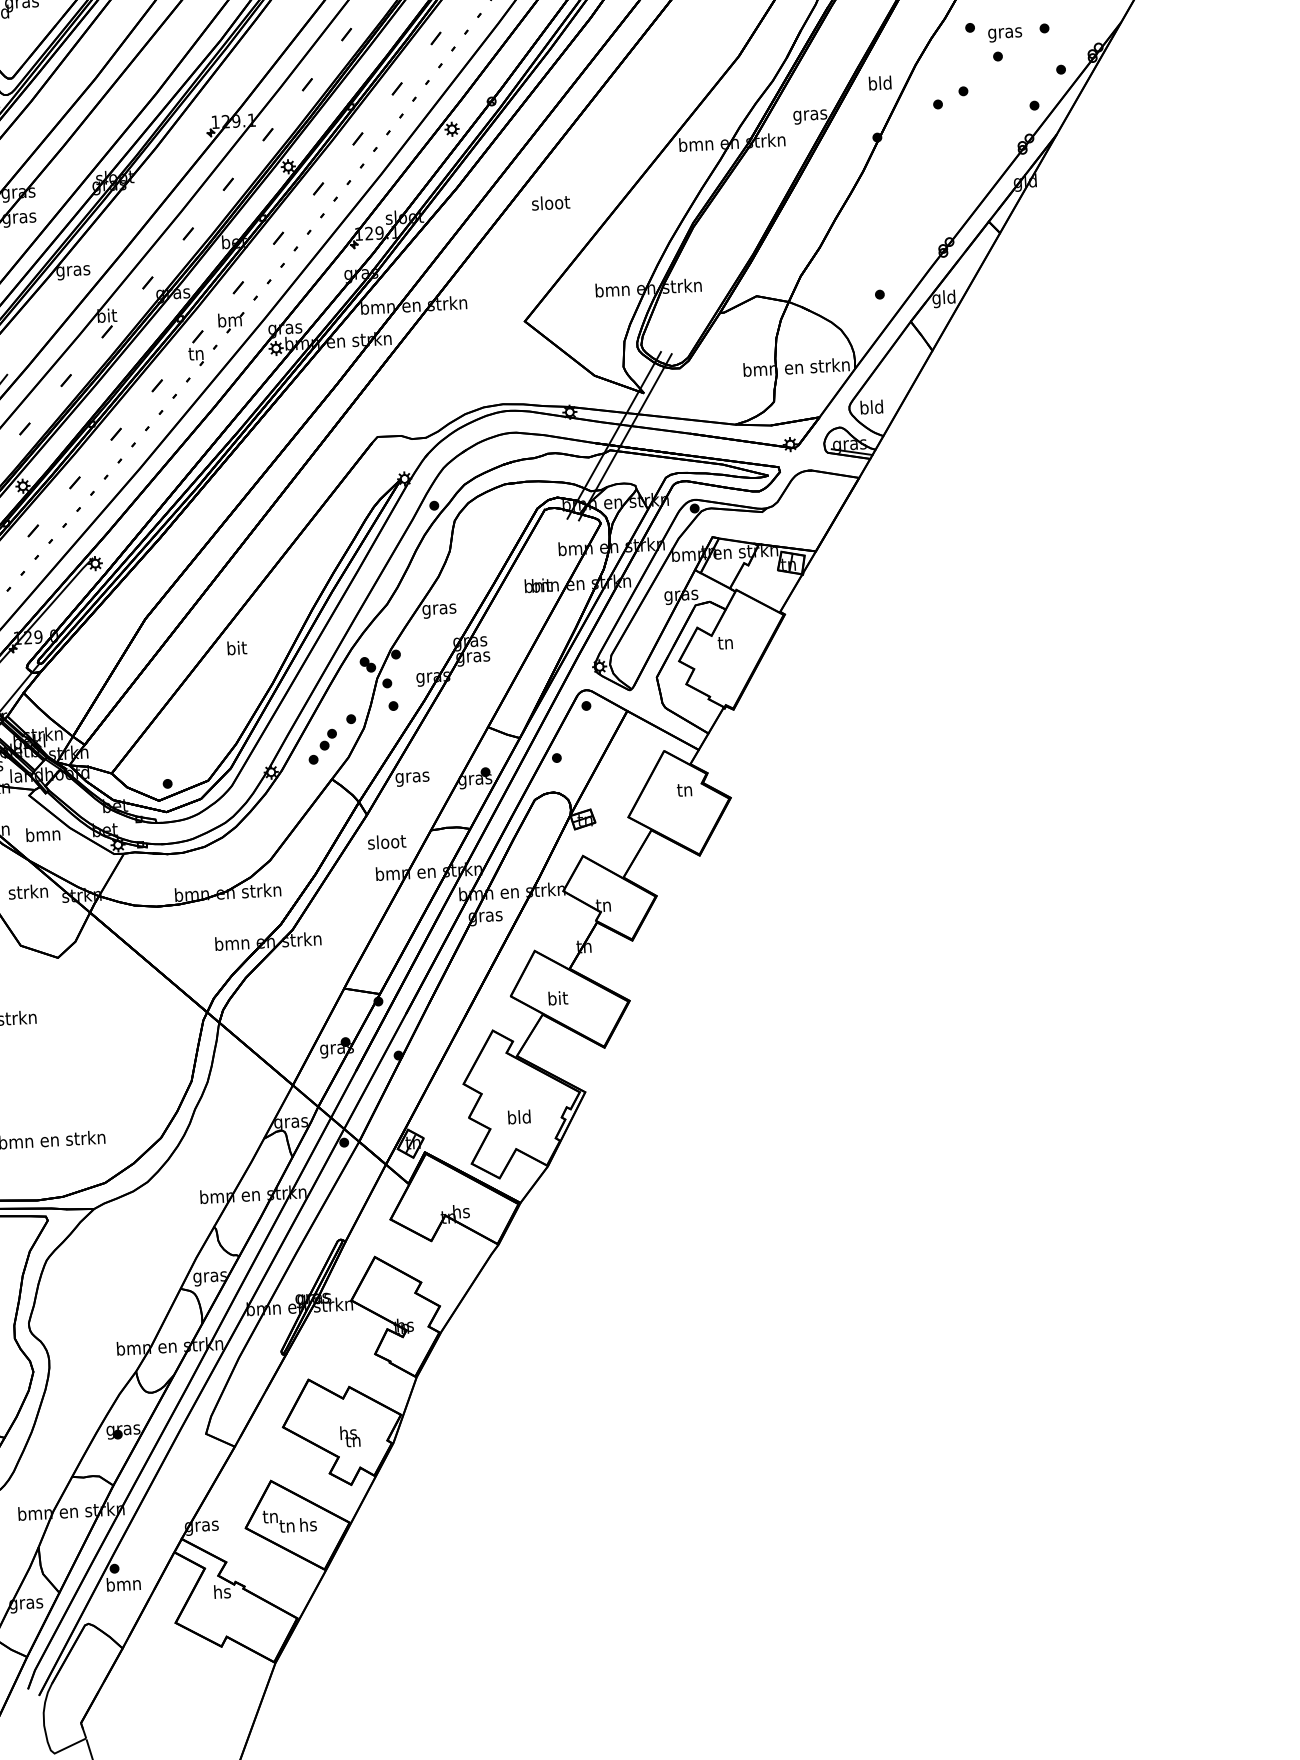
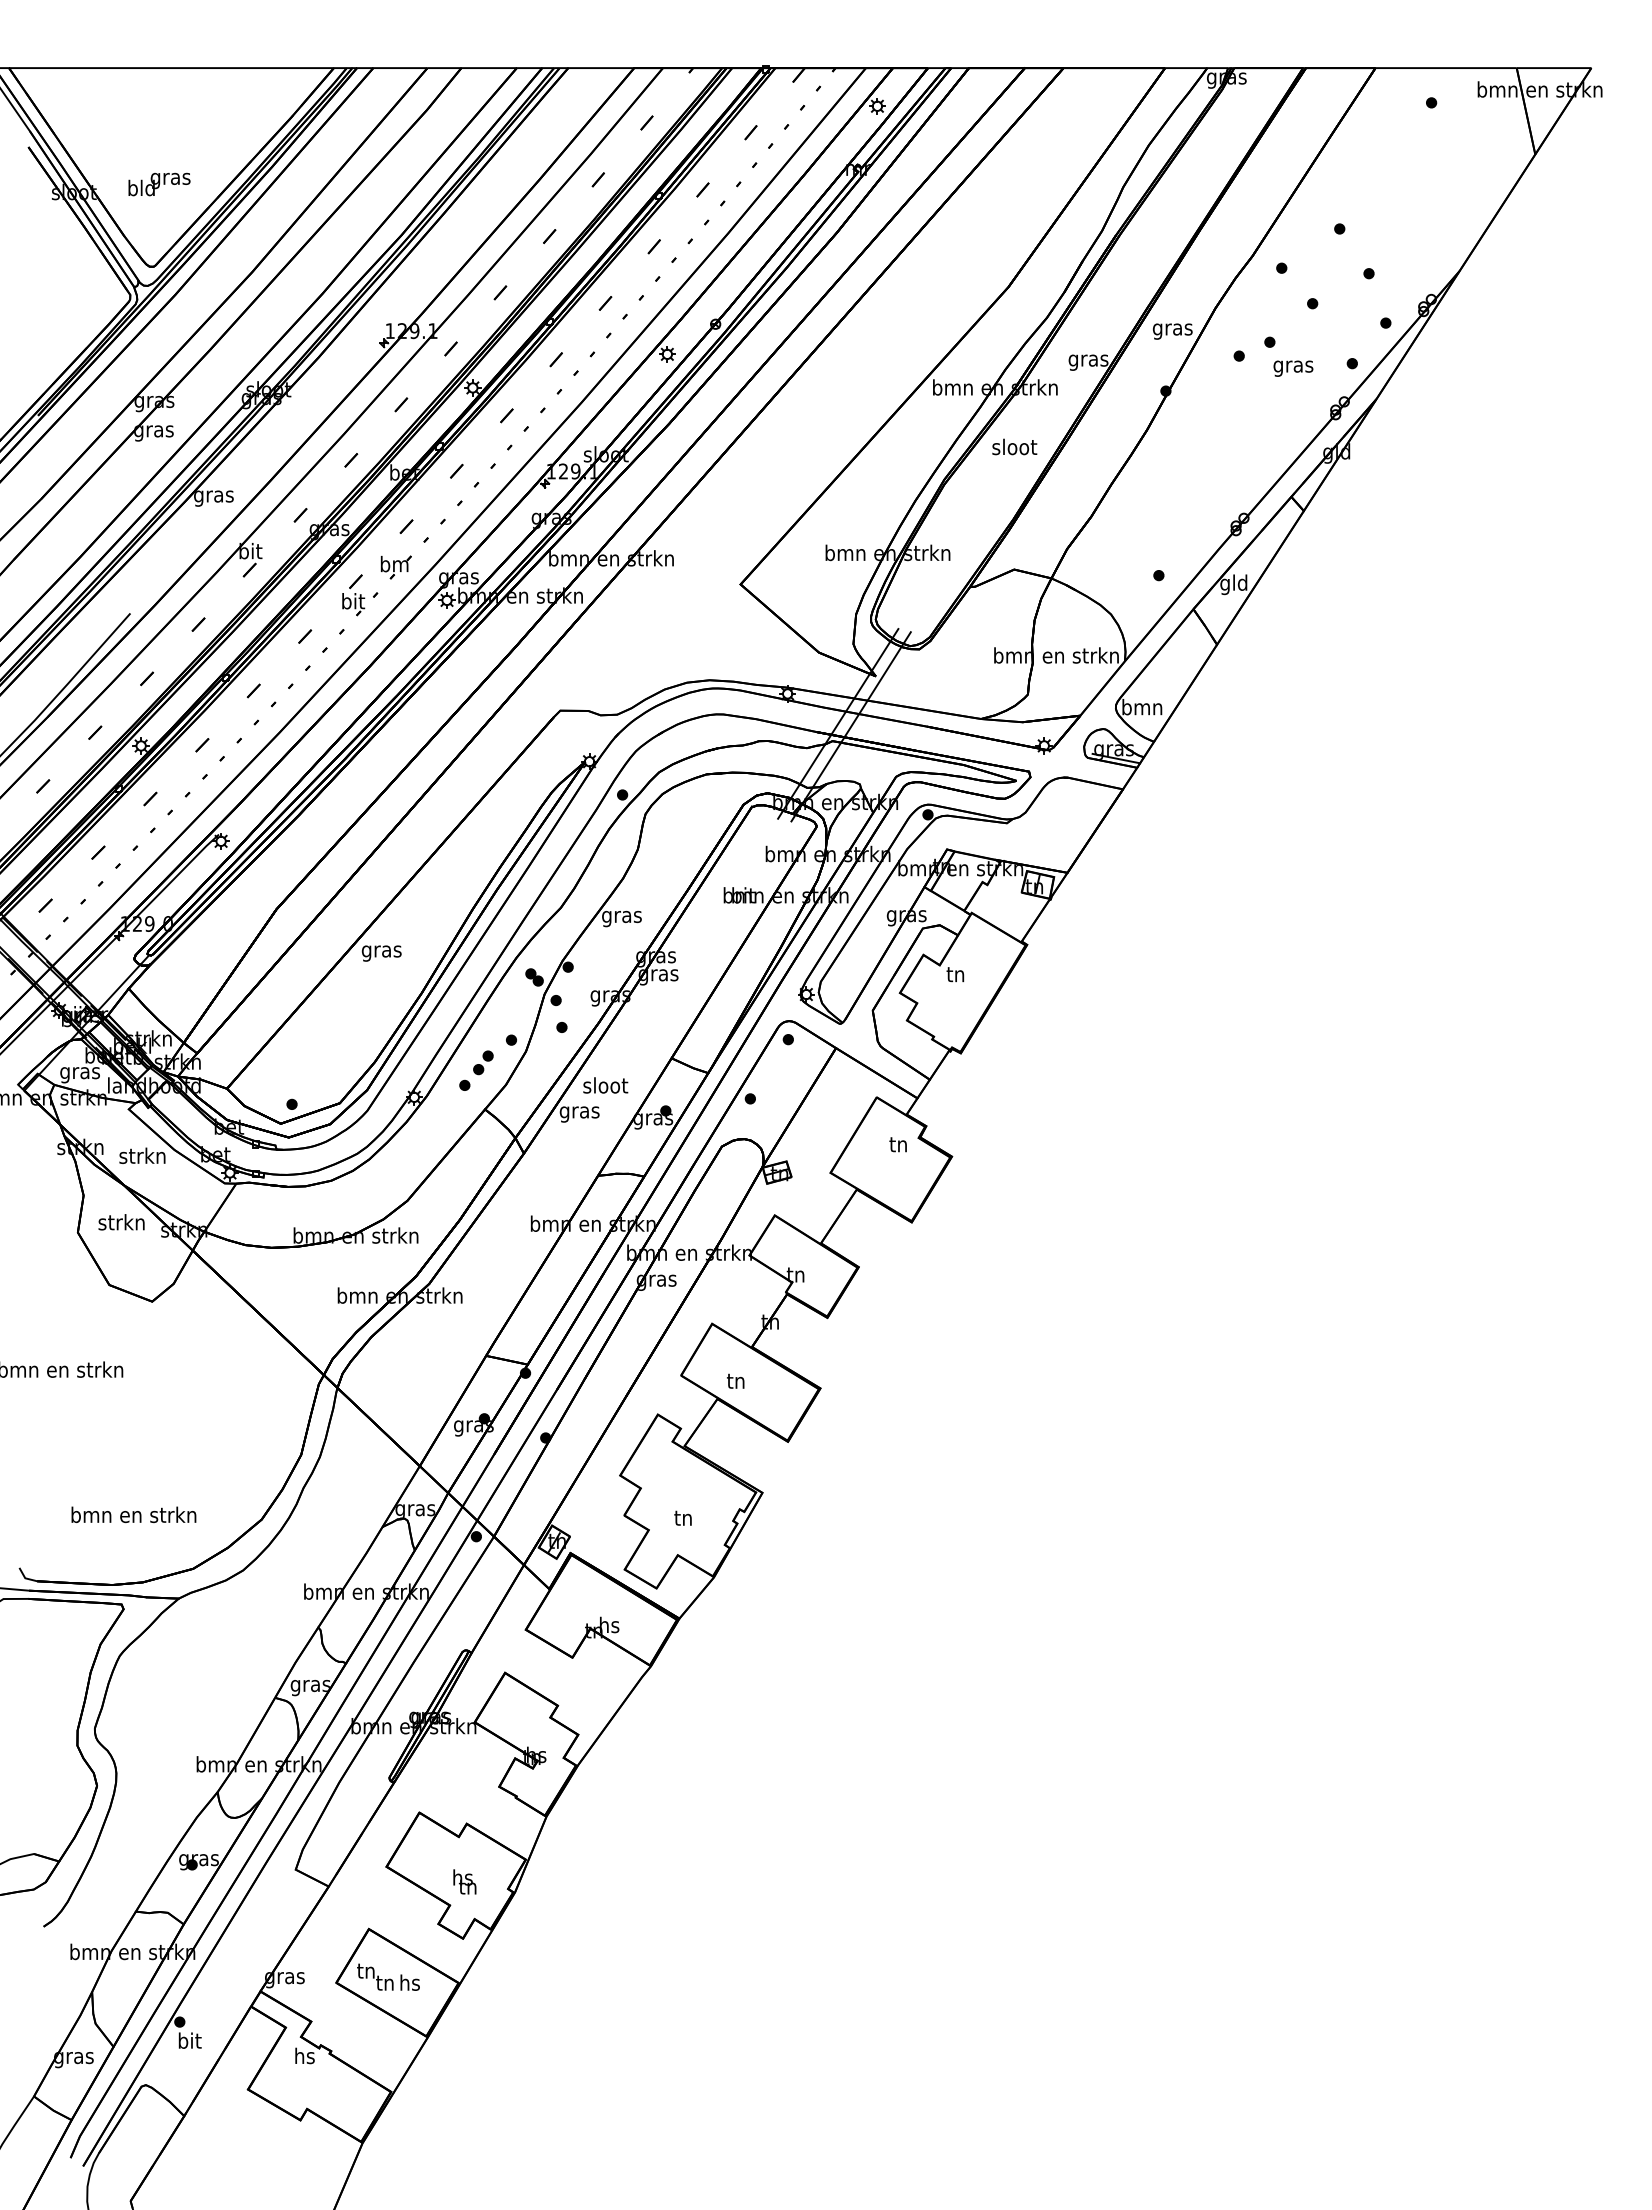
text: (1005, 34) -> (1293, 368), moved
text: (880, 84) -> (1172, 329), bld -> gras
text: (550, 202) -> (1014, 446), moved
text: (196, 353) -> (353, 601), tn -> bit
text: (872, 407) -> (1142, 707), bld -> bmn
text: (236, 649) -> (381, 951), bit -> gras
text: (42, 834) -> (142, 1155), bmn -> strkn
text: (386, 841) -> (605, 1085), moved
text: (558, 997) -> (736, 1380), bit -> tn
text: (519, 1116) -> (683, 1517), bld -> tn
text: (123, 1583) -> (189, 2040), bmn -> bit

